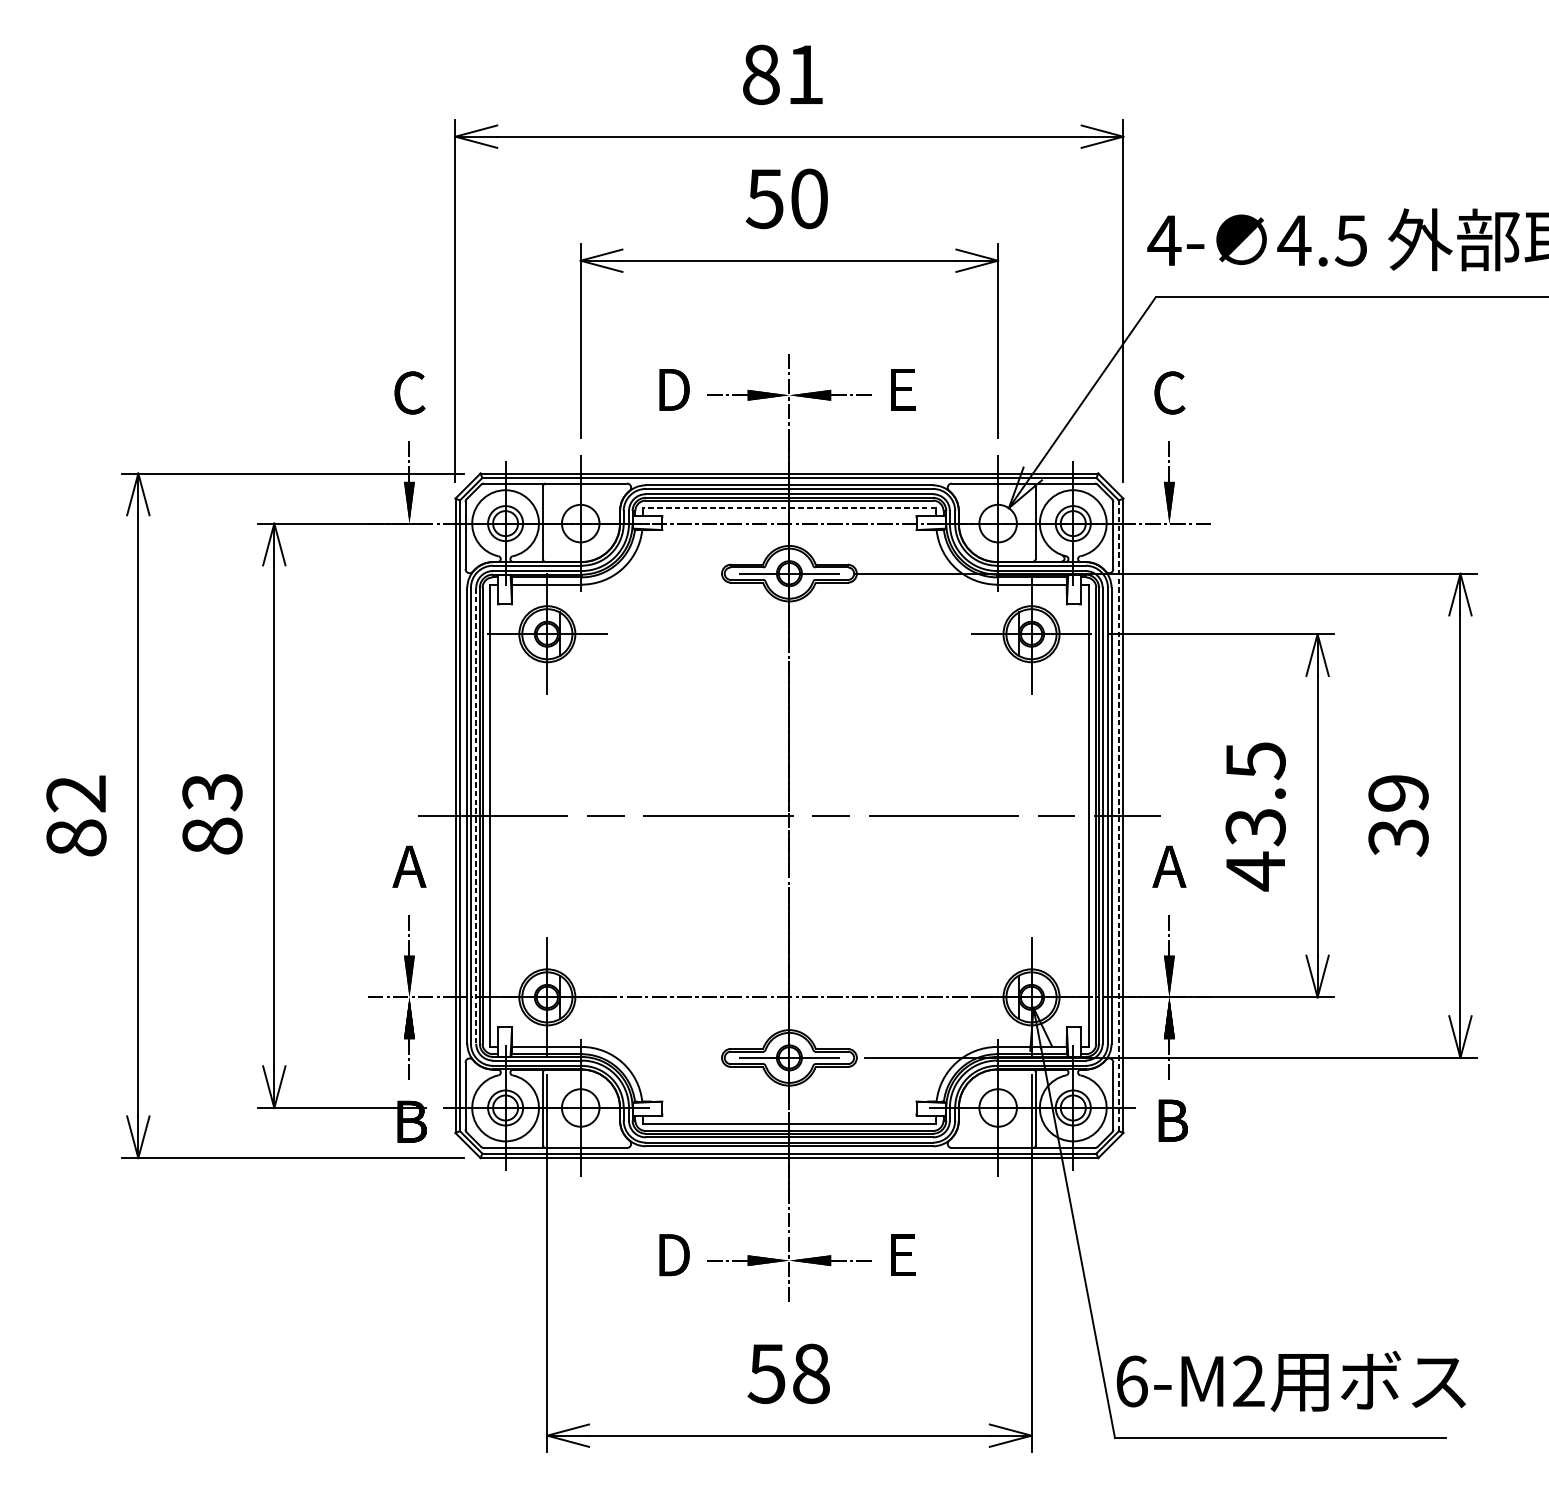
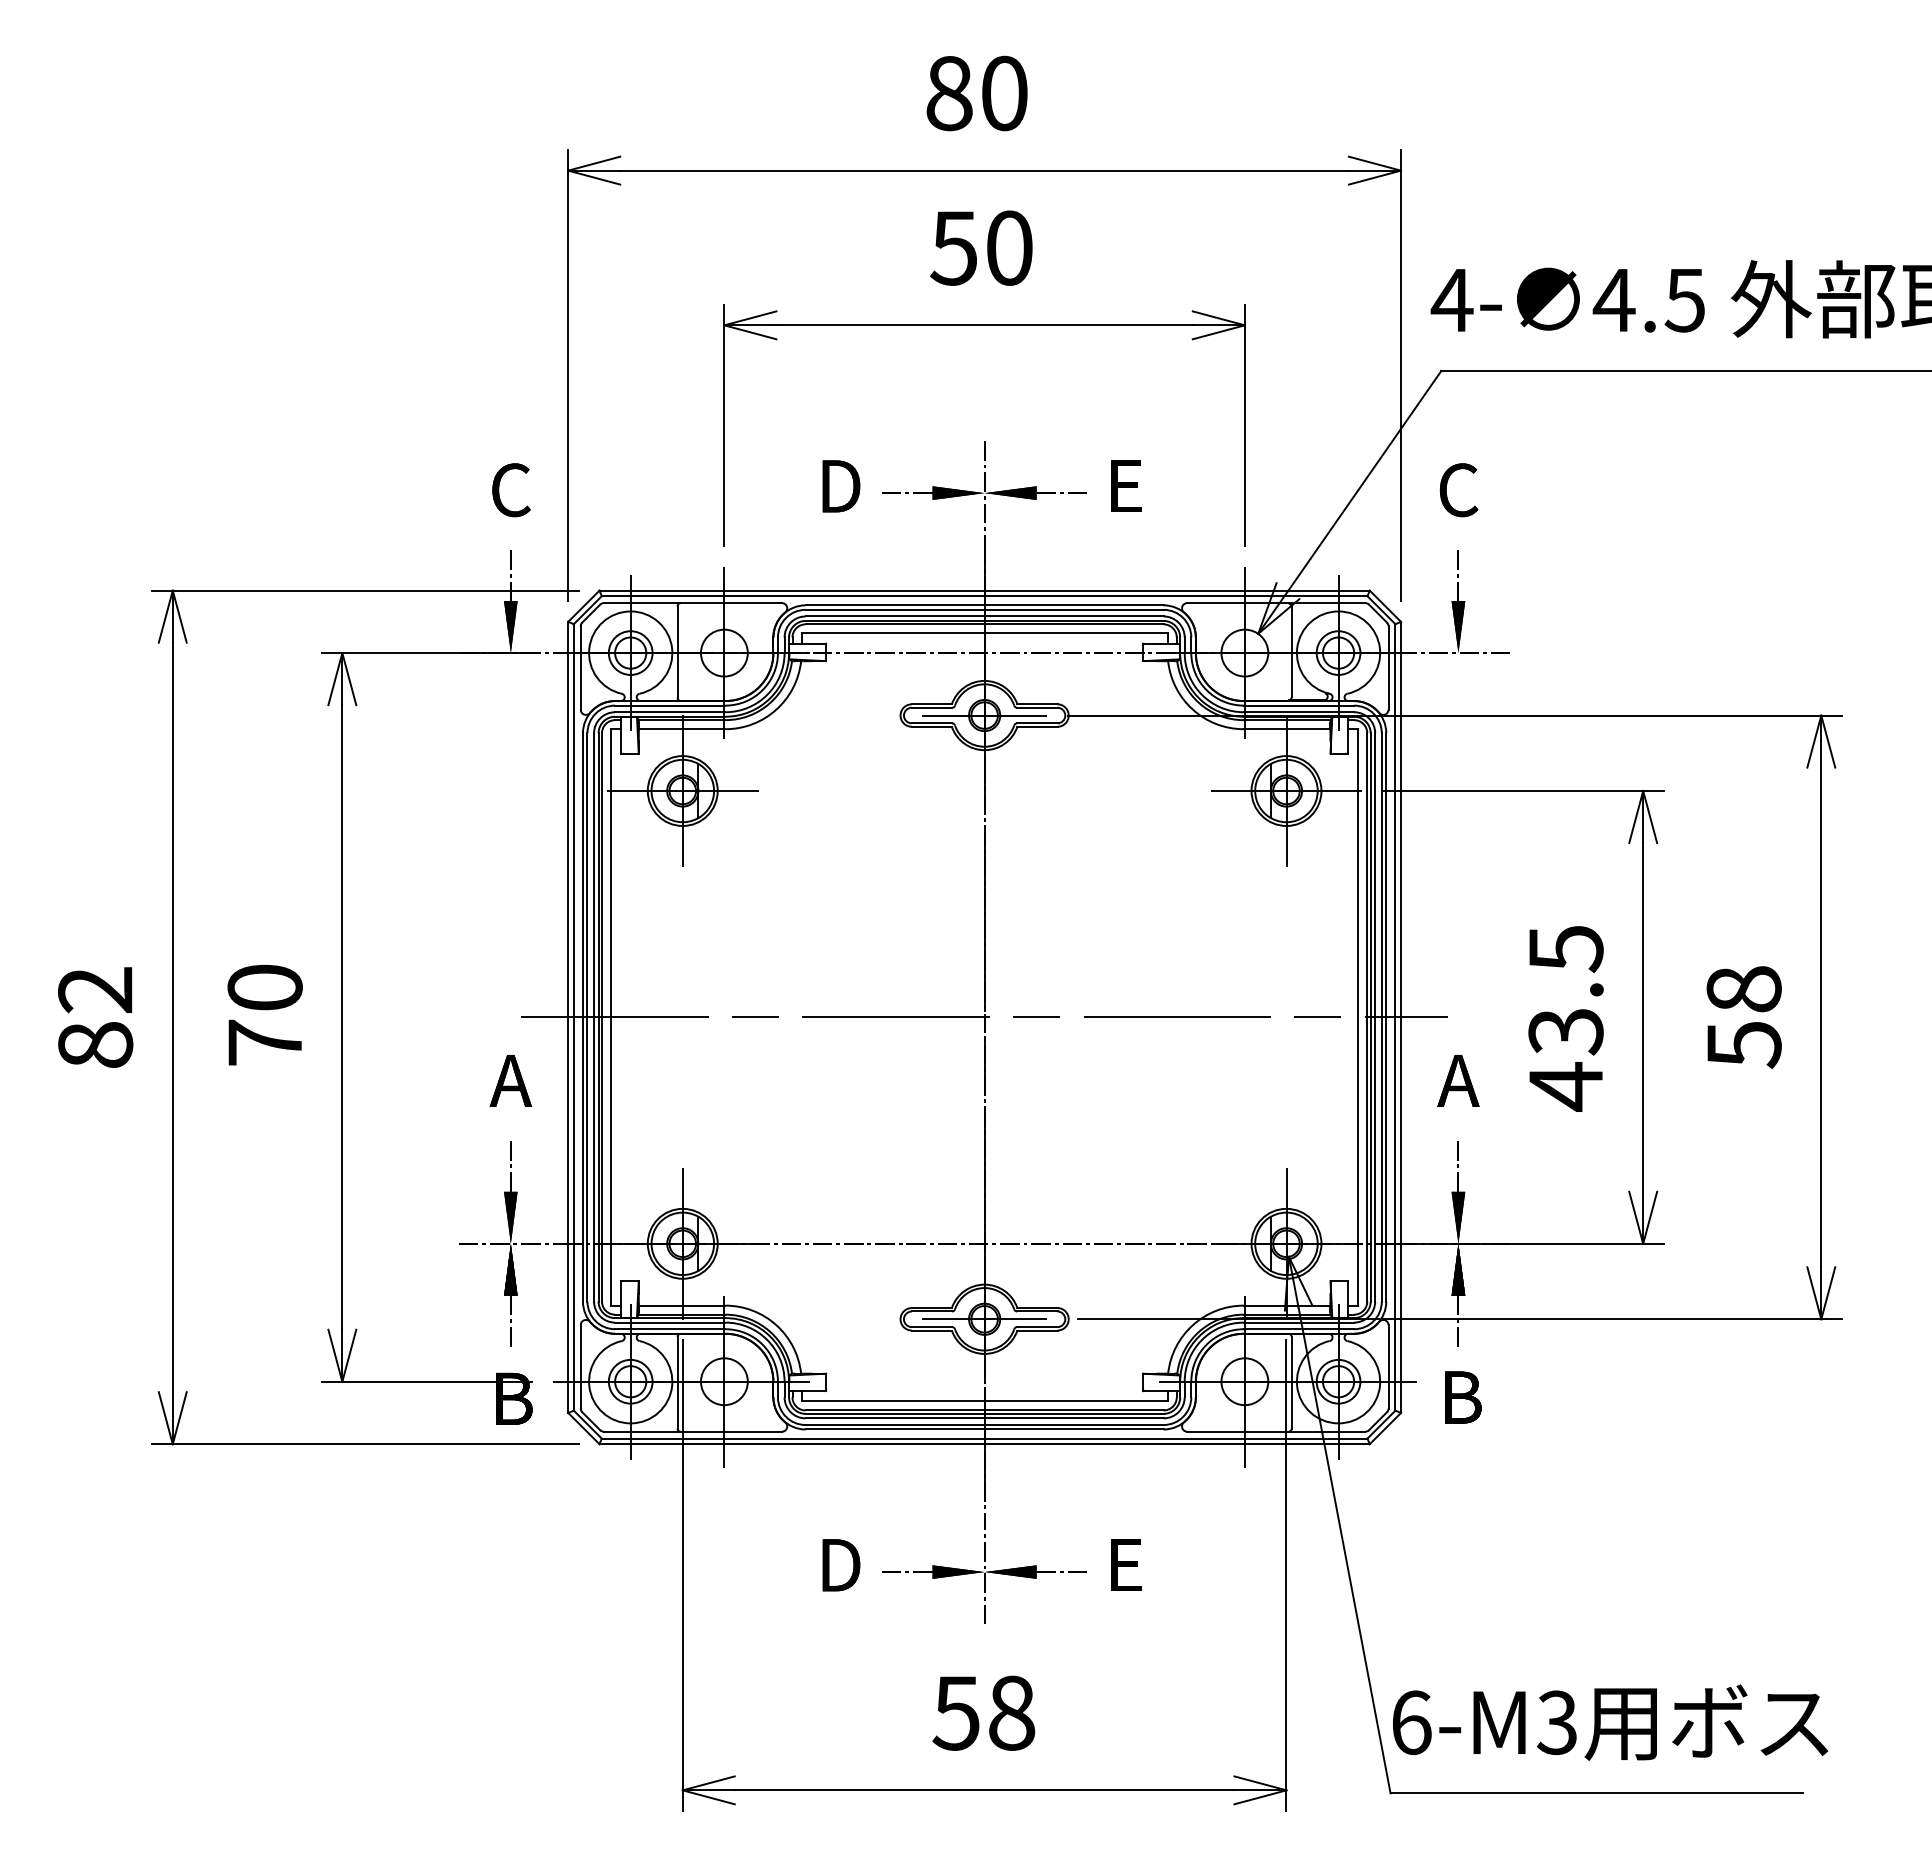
text: (805, 74) -> (1004, 93), 81 -> 80
line: (789, 507) -> (984, 633), dashed -> solid
text: (211, 813) -> (264, 1014), 83 -> 70
line: (476, 815) -> (594, 1017), dashed -> solid
line: (1118, 815) -> (1395, 1016), dashed -> solid
text: (1398, 815) -> (1743, 1017), 39 -> 58
text: (1248, 1381) -> (1556, 1722), 6-M2 -> 6-M3

